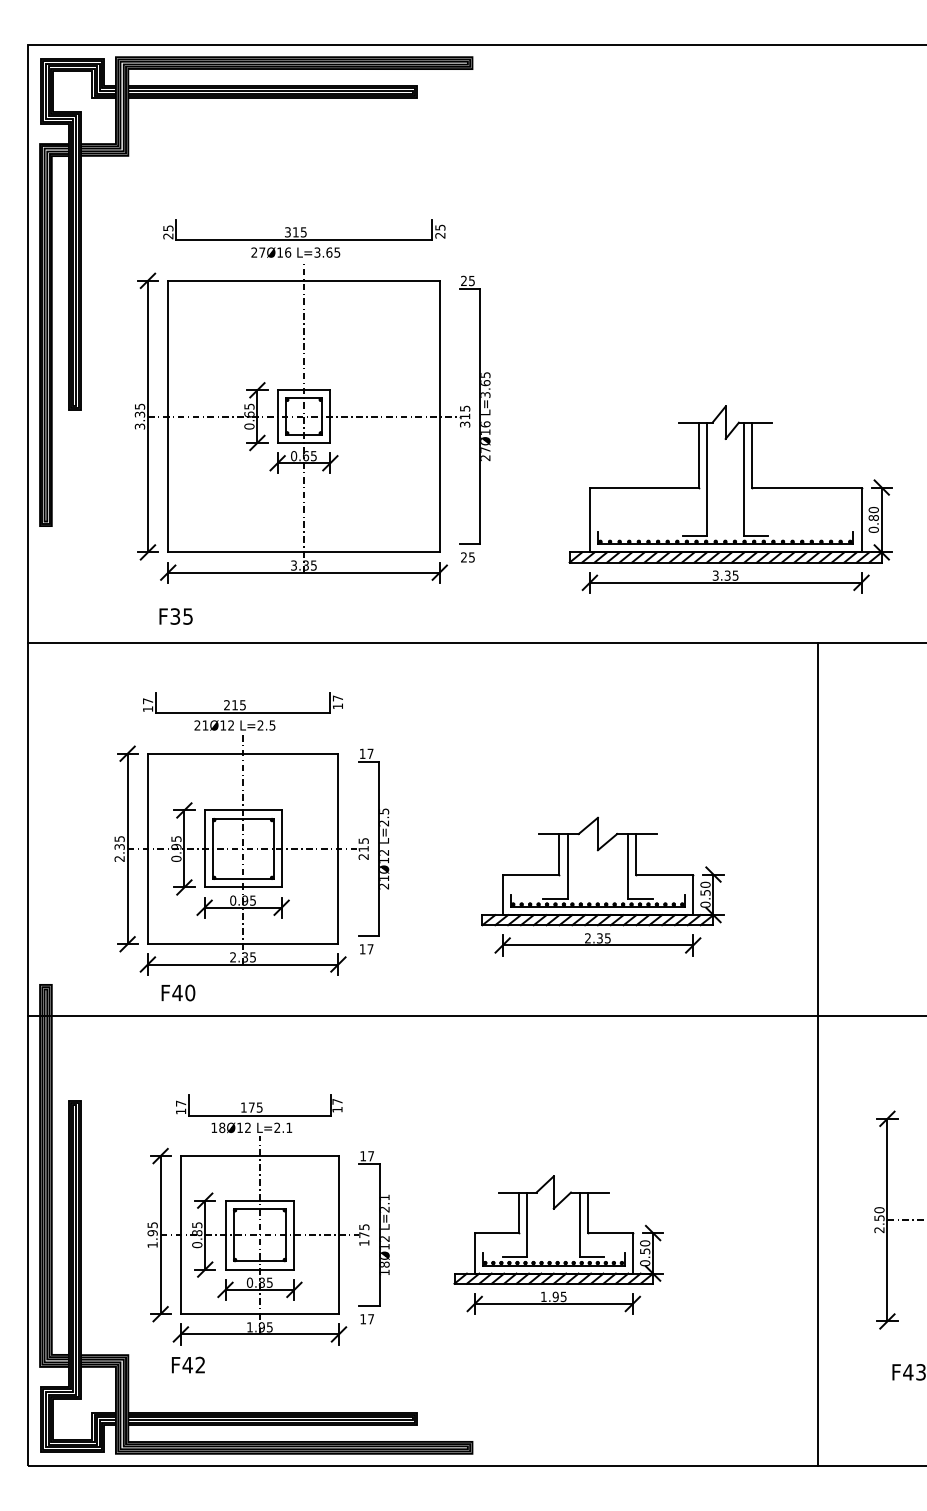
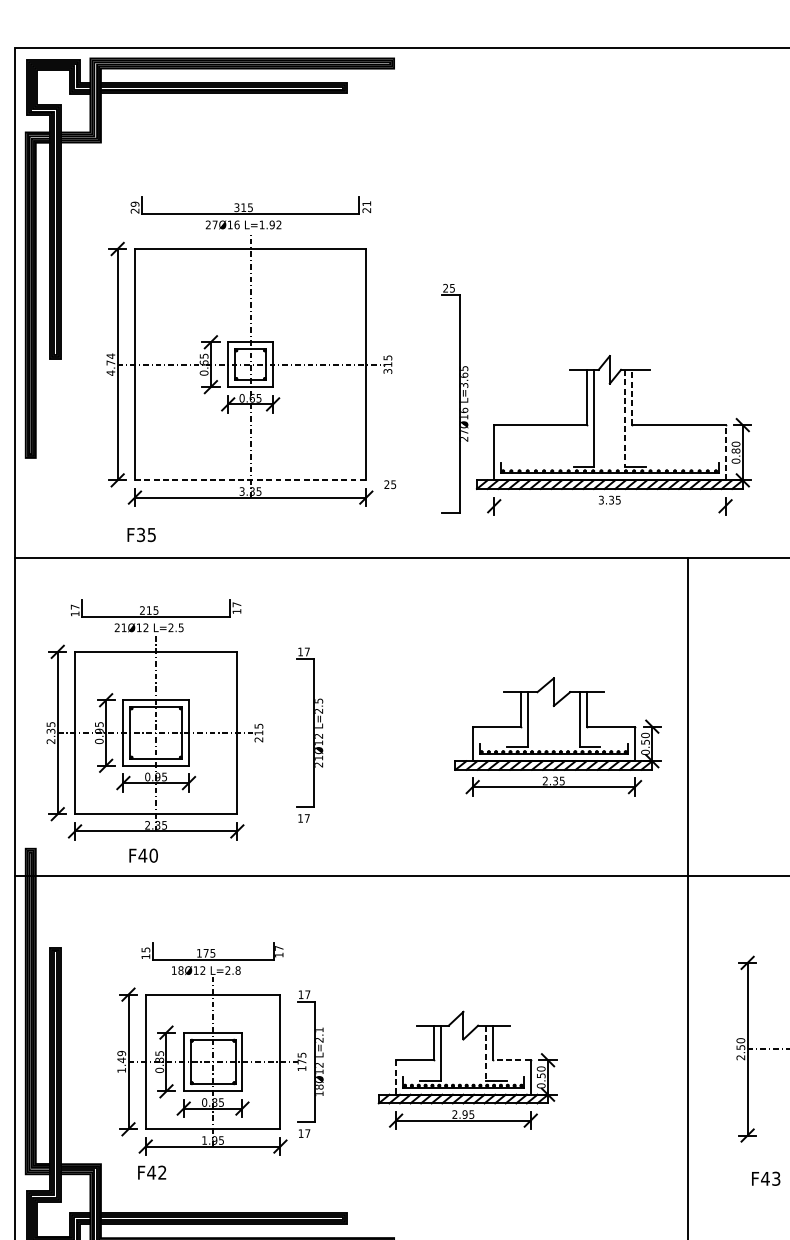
text: (440, 227) -> (366, 203), 25 -> 21
text: (168, 228) -> (135, 204), 25 -> 29
text: (327, 252) -> (270, 224), L=3.65 -> L=1.92
part: (474, 409) -> (454, 397), moved
text: (139, 416) -> (110, 364), 3.35 -> 4.74
line: (752, 454) -> (632, 396), solid -> dashed
line: (743, 479) -> (625, 418), solid -> dashed
line: (861, 519) -> (725, 452), solid -> dashed
line: (304, 552) -> (251, 480), solid -> dashed
line: (725, 582) -> (609, 505), removed
part: (241, 833) -> (154, 719), moved
part: (602, 886) -> (557, 736), moved
text: (181, 1103) -> (146, 949), 17 -> 15
text: (289, 1127) -> (238, 970), L=2.1 -> L=2.8
line: (580, 1225) -> (486, 1053), solid -> dashed
text: (152, 1229) -> (121, 1057), 1.95 -> 1.49
line: (610, 1233) -> (511, 1060), solid -> dashed
line: (474, 1253) -> (395, 1077), solid -> dashed
text: (543, 1296) -> (454, 1114), 1.95 -> 2.95

